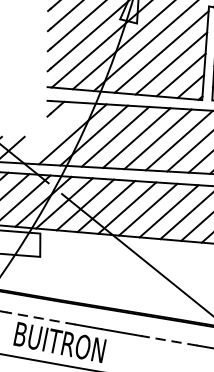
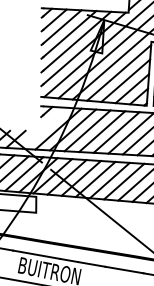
line: (40, 318) -> (36, 254), dashed -> solid
line: (168, 340) -> (123, 269), dashed -> solid

